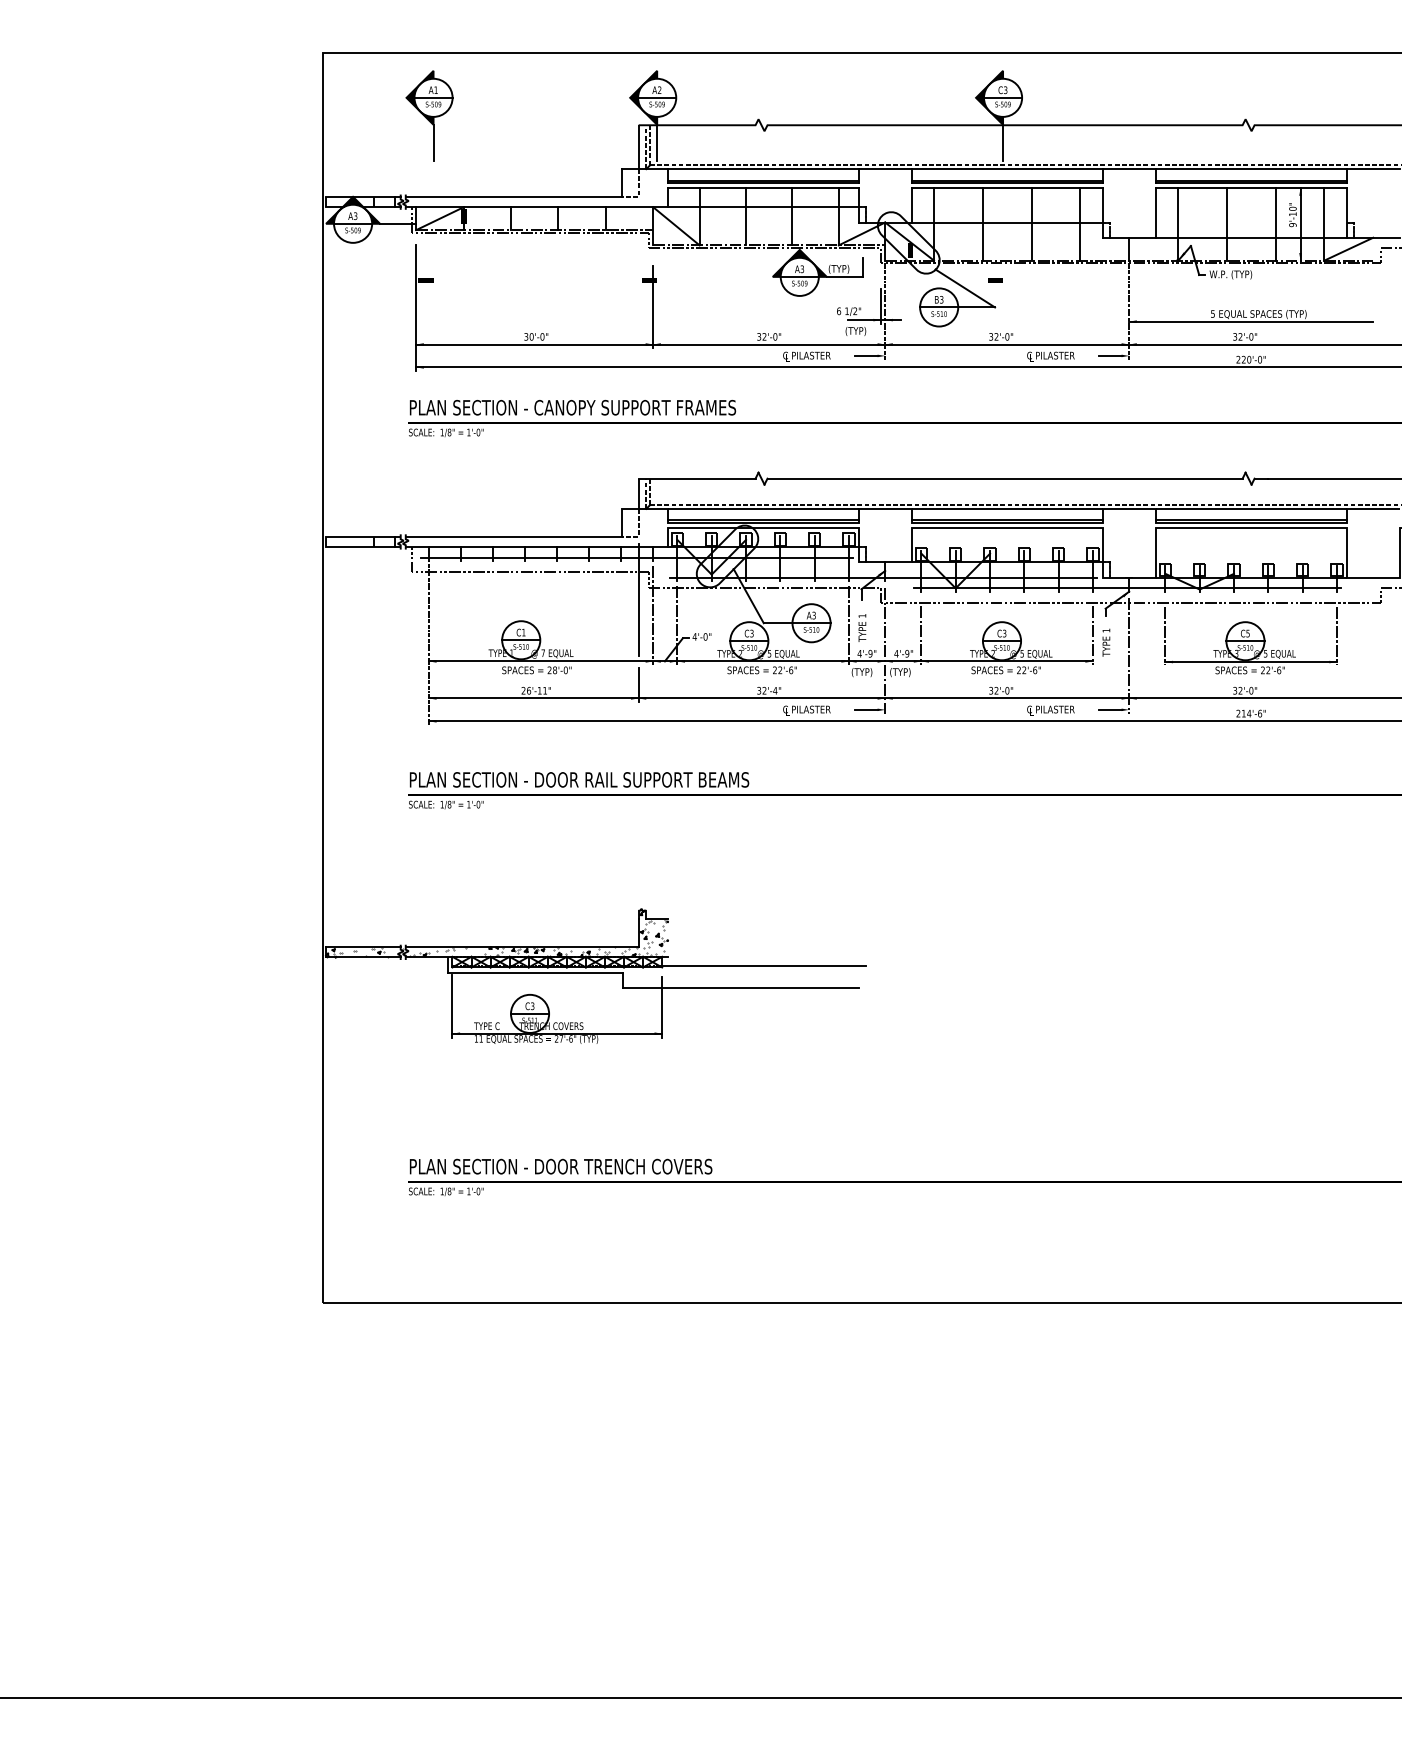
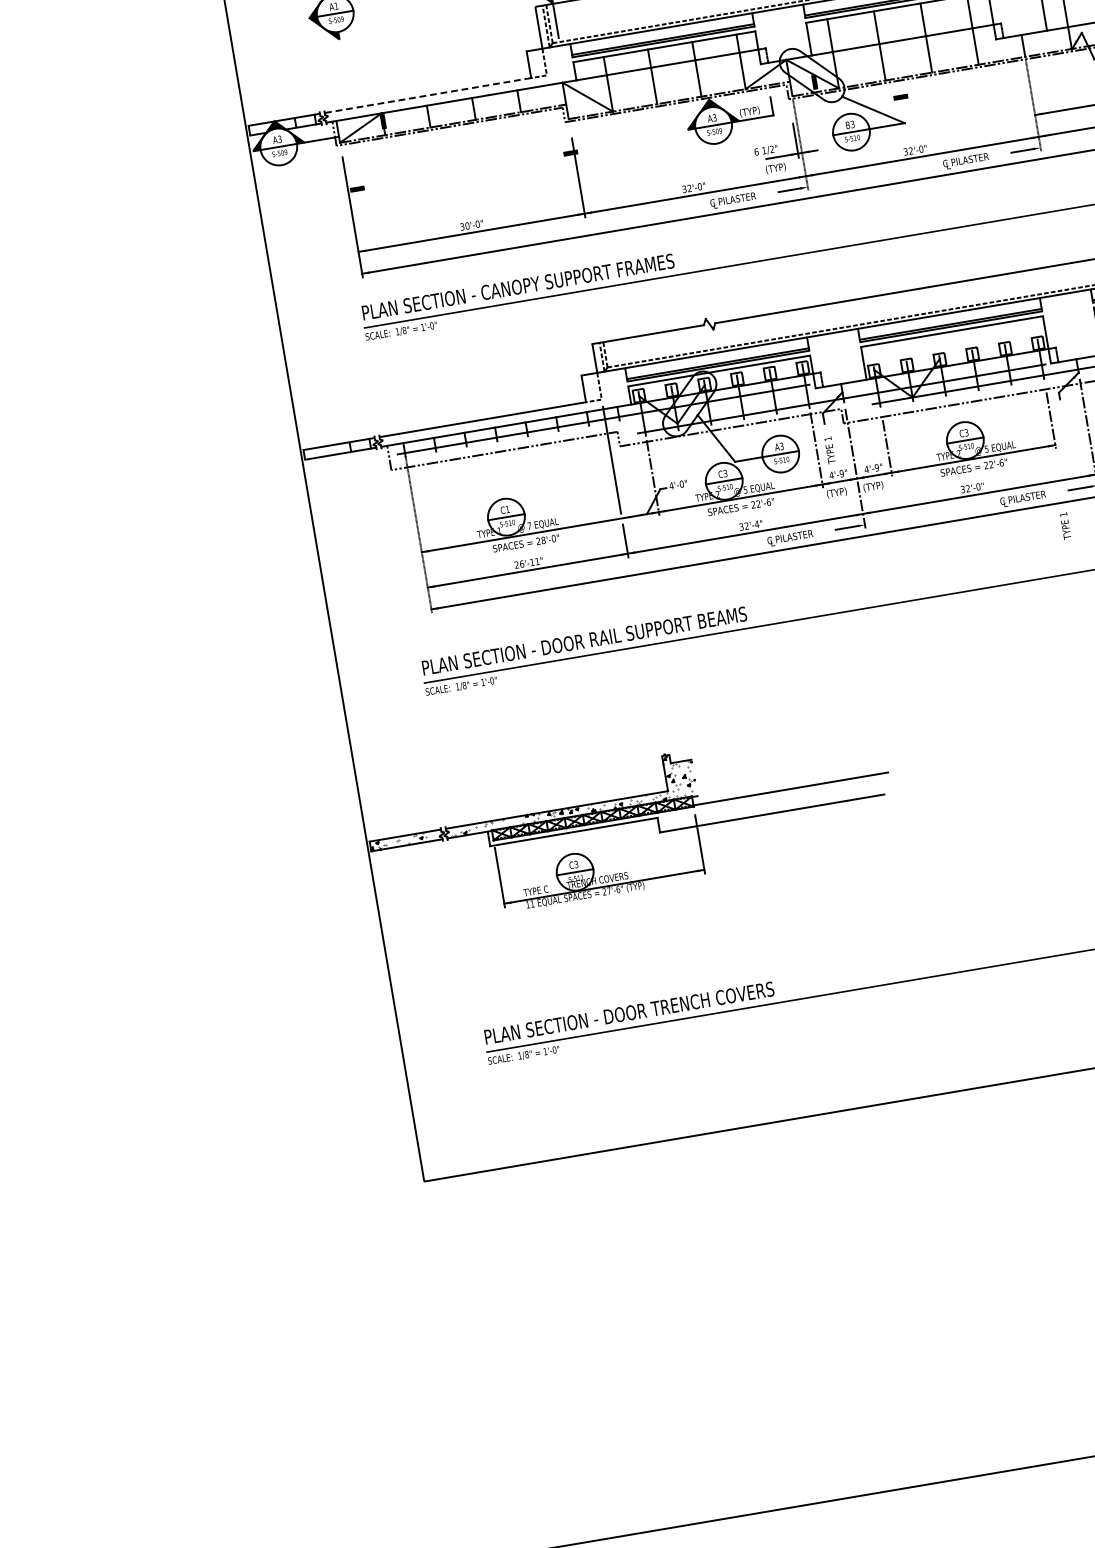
line: (433, 142) -> (342, 56), removed
line: (513, 197) -> (427, 95), solid -> dashed
line: (653, 615) -> (628, 472), removed
text: (1106, 642) -> (1065, 525), moved

